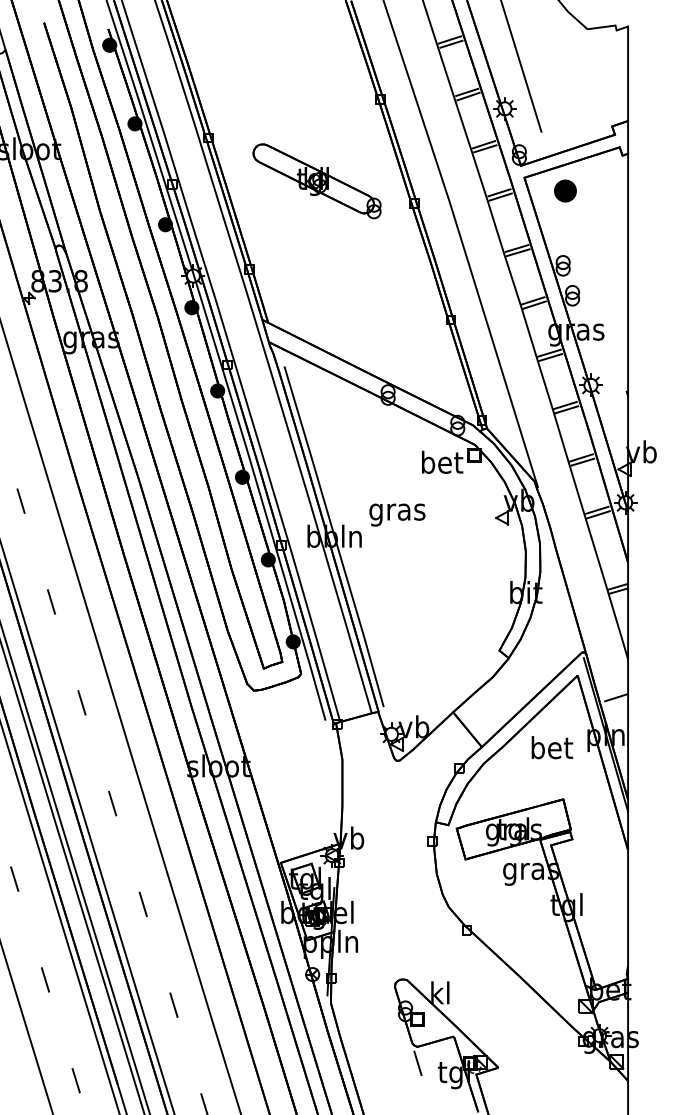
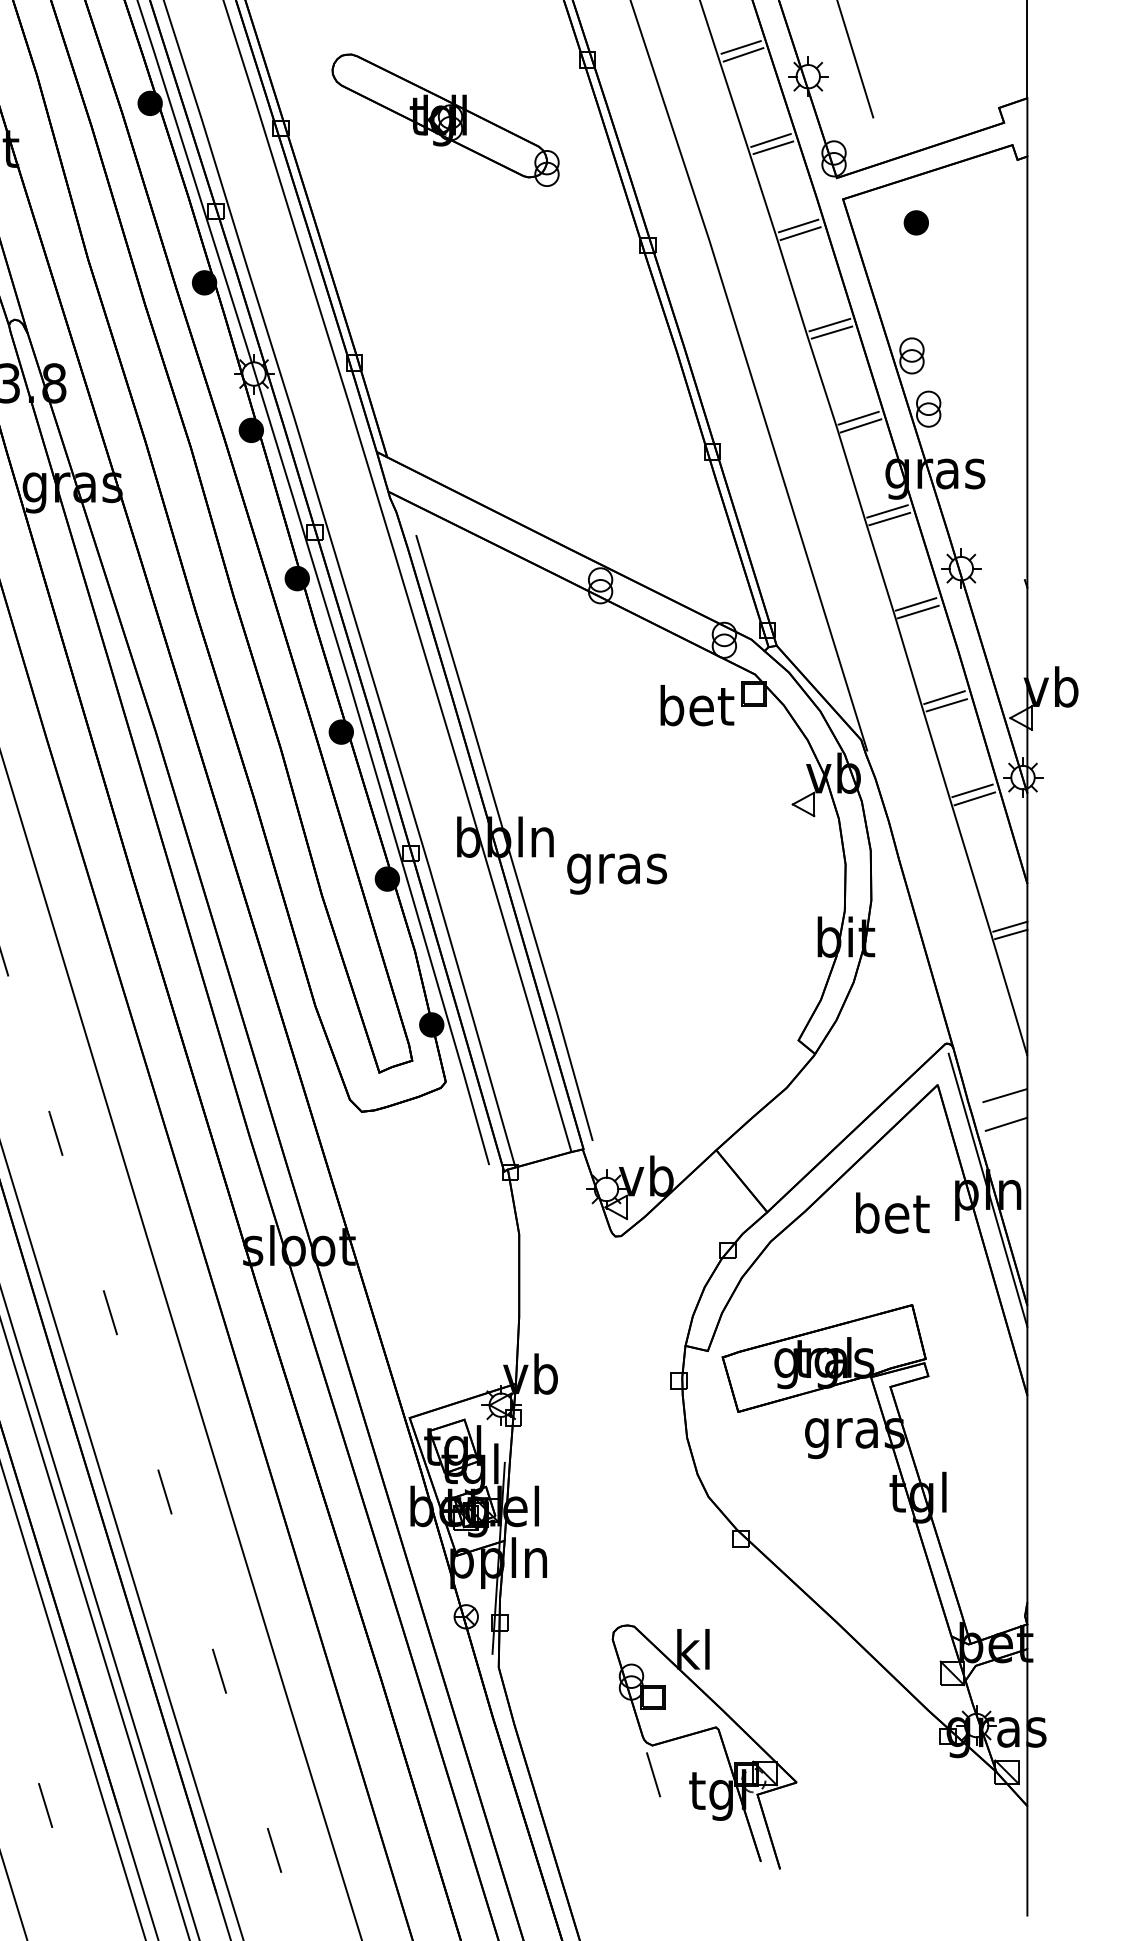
part: (316, 181) -> (444, 120), moved
part: (565, 190) -> (916, 221), size x0.62
text: (397, 514) -> (617, 873), moved
line: (613, 681) -> (1001, 1095), added

